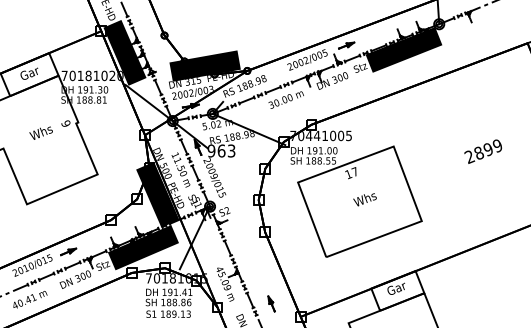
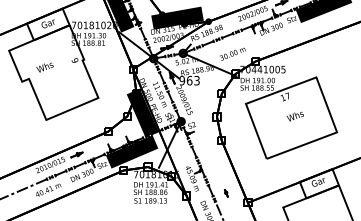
text: (285, 99) -> (232, 53), moved
text: (40, 132) -> (44, 67), moved
part: (271, 303) -> (226, 193), size x0.6

